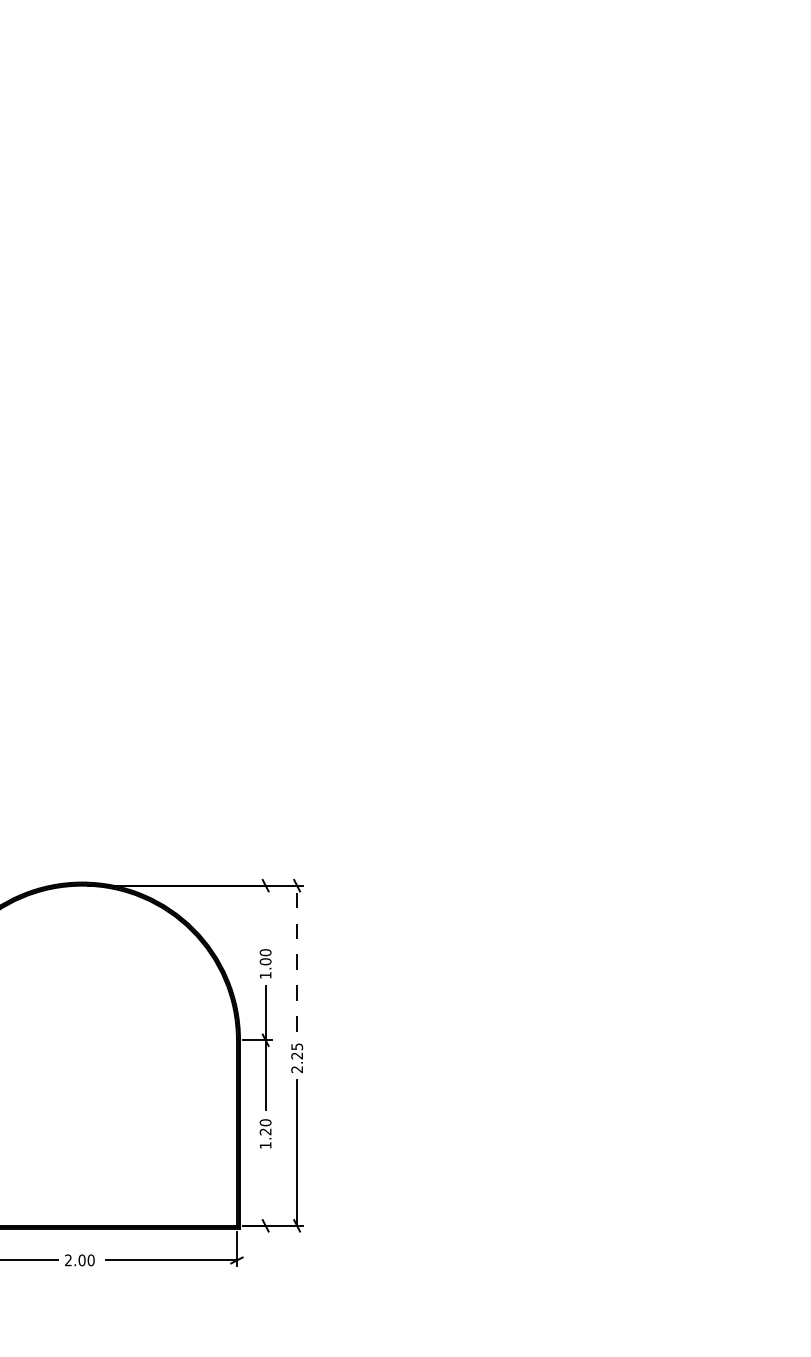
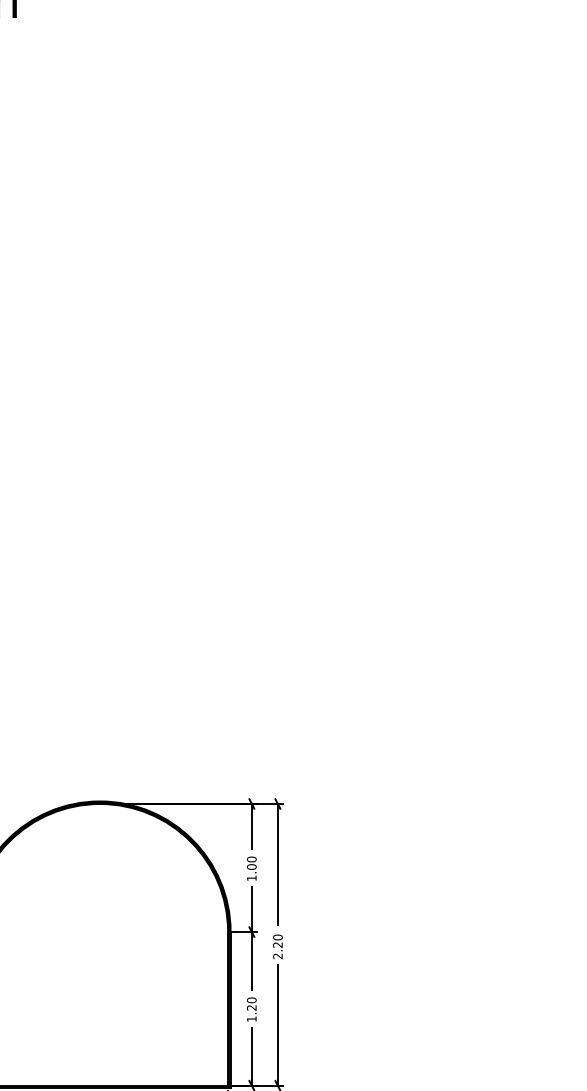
line: (265, 912) -> (251, 826), added
line: (297, 958) -> (278, 864), dashed -> solid
text: (297, 1046) -> (278, 937), 2.25 -> 2.20
line: (265, 1190) -> (251, 1056), added

